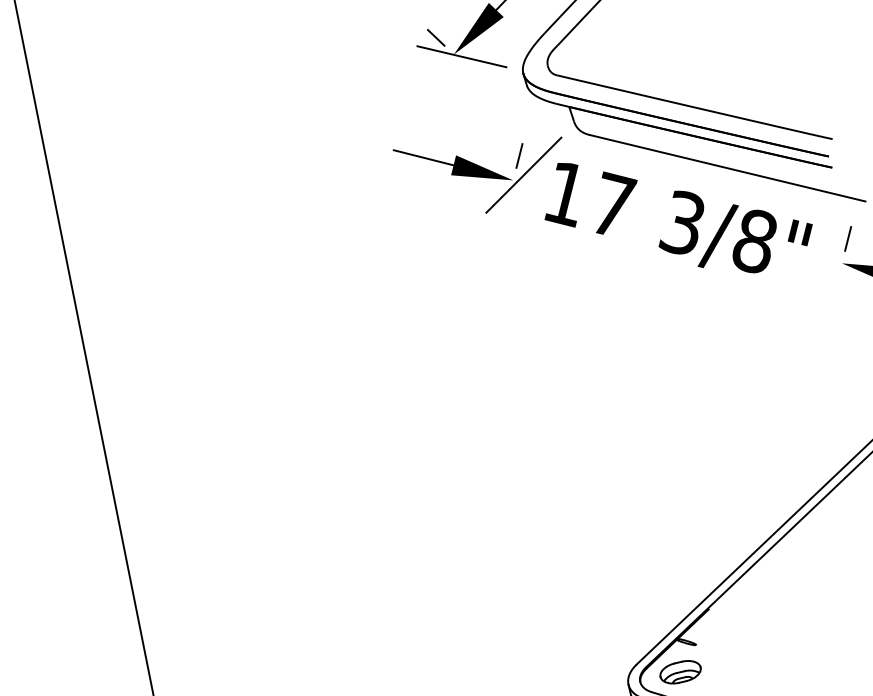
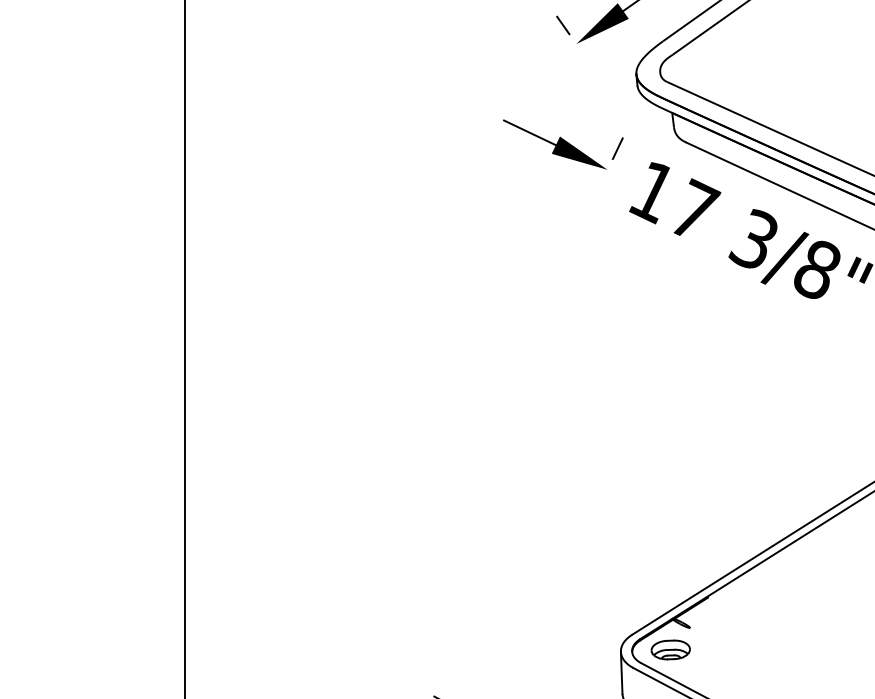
line: (462, 56) -> (583, 47), removed
line: (523, 174) -> (618, 166), removed

